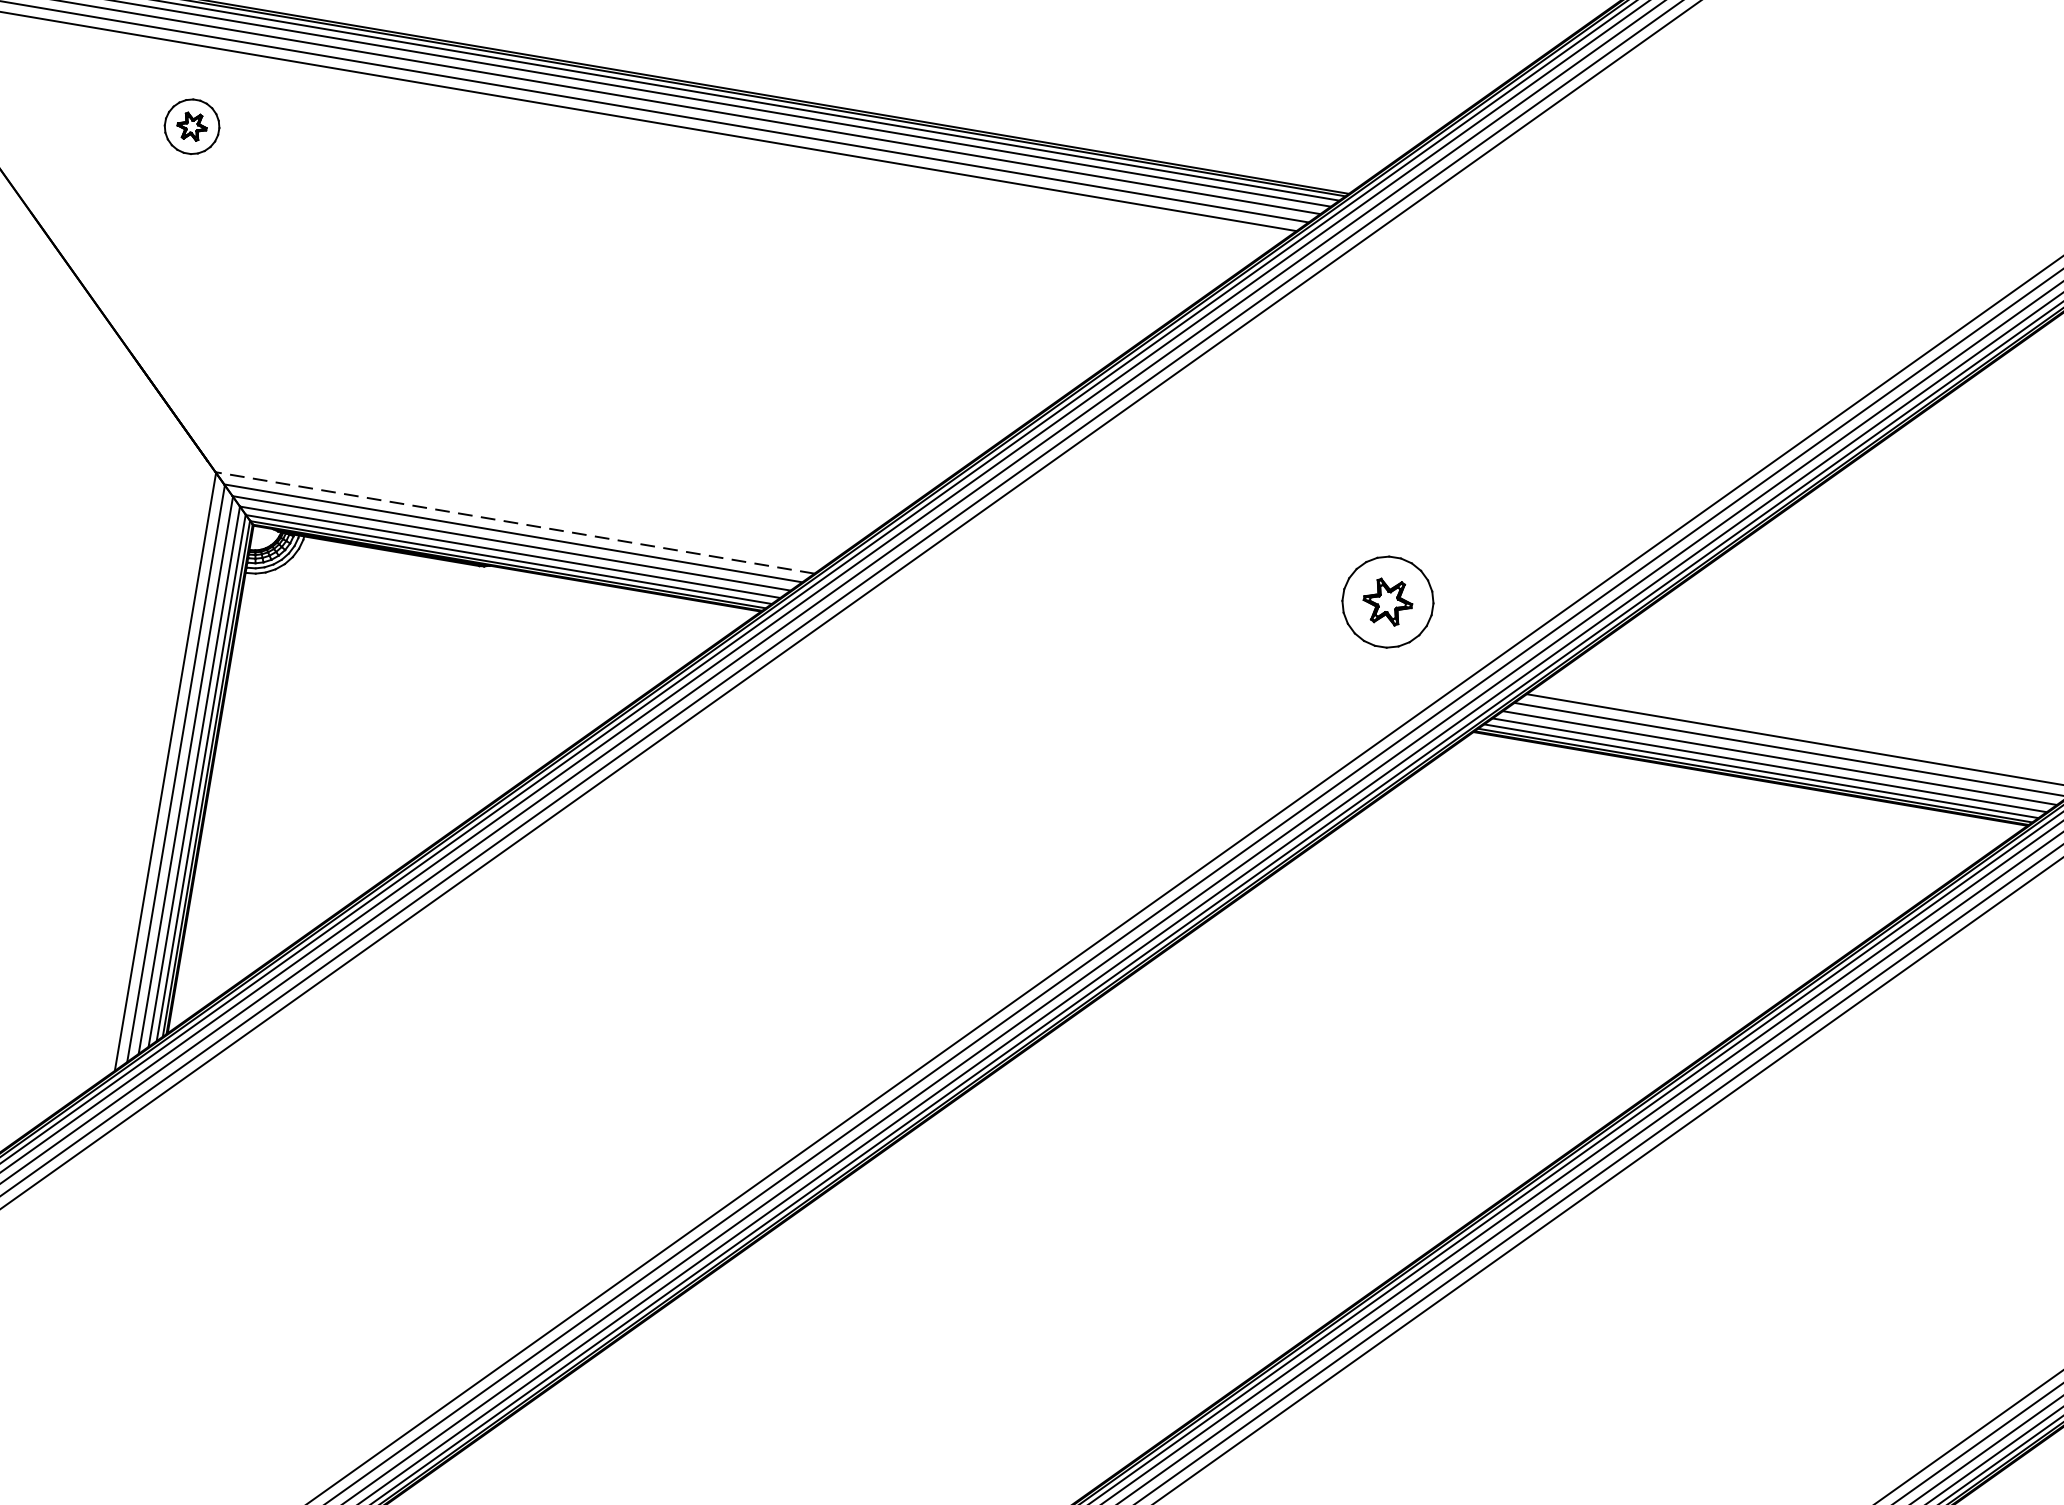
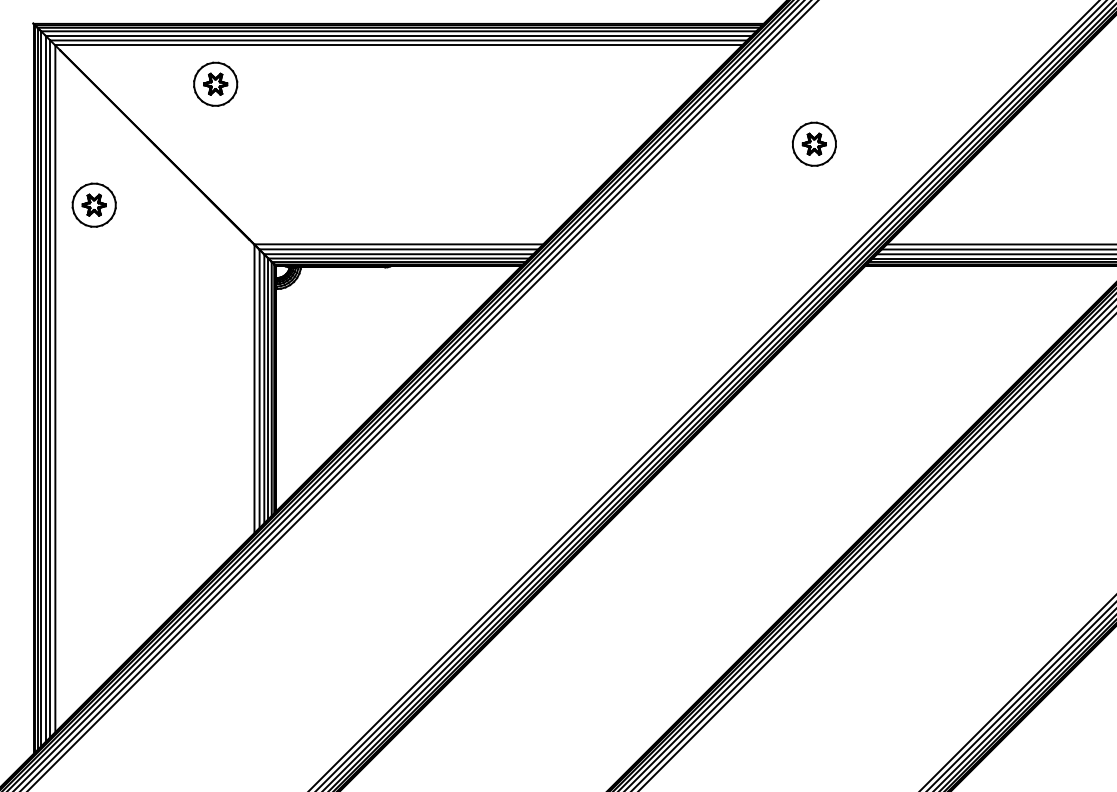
part: (191, 125) -> (215, 83), size x1.67
line: (514, 523) -> (398, 244), dashed -> solid
part: (1386, 600) -> (813, 143), moved

